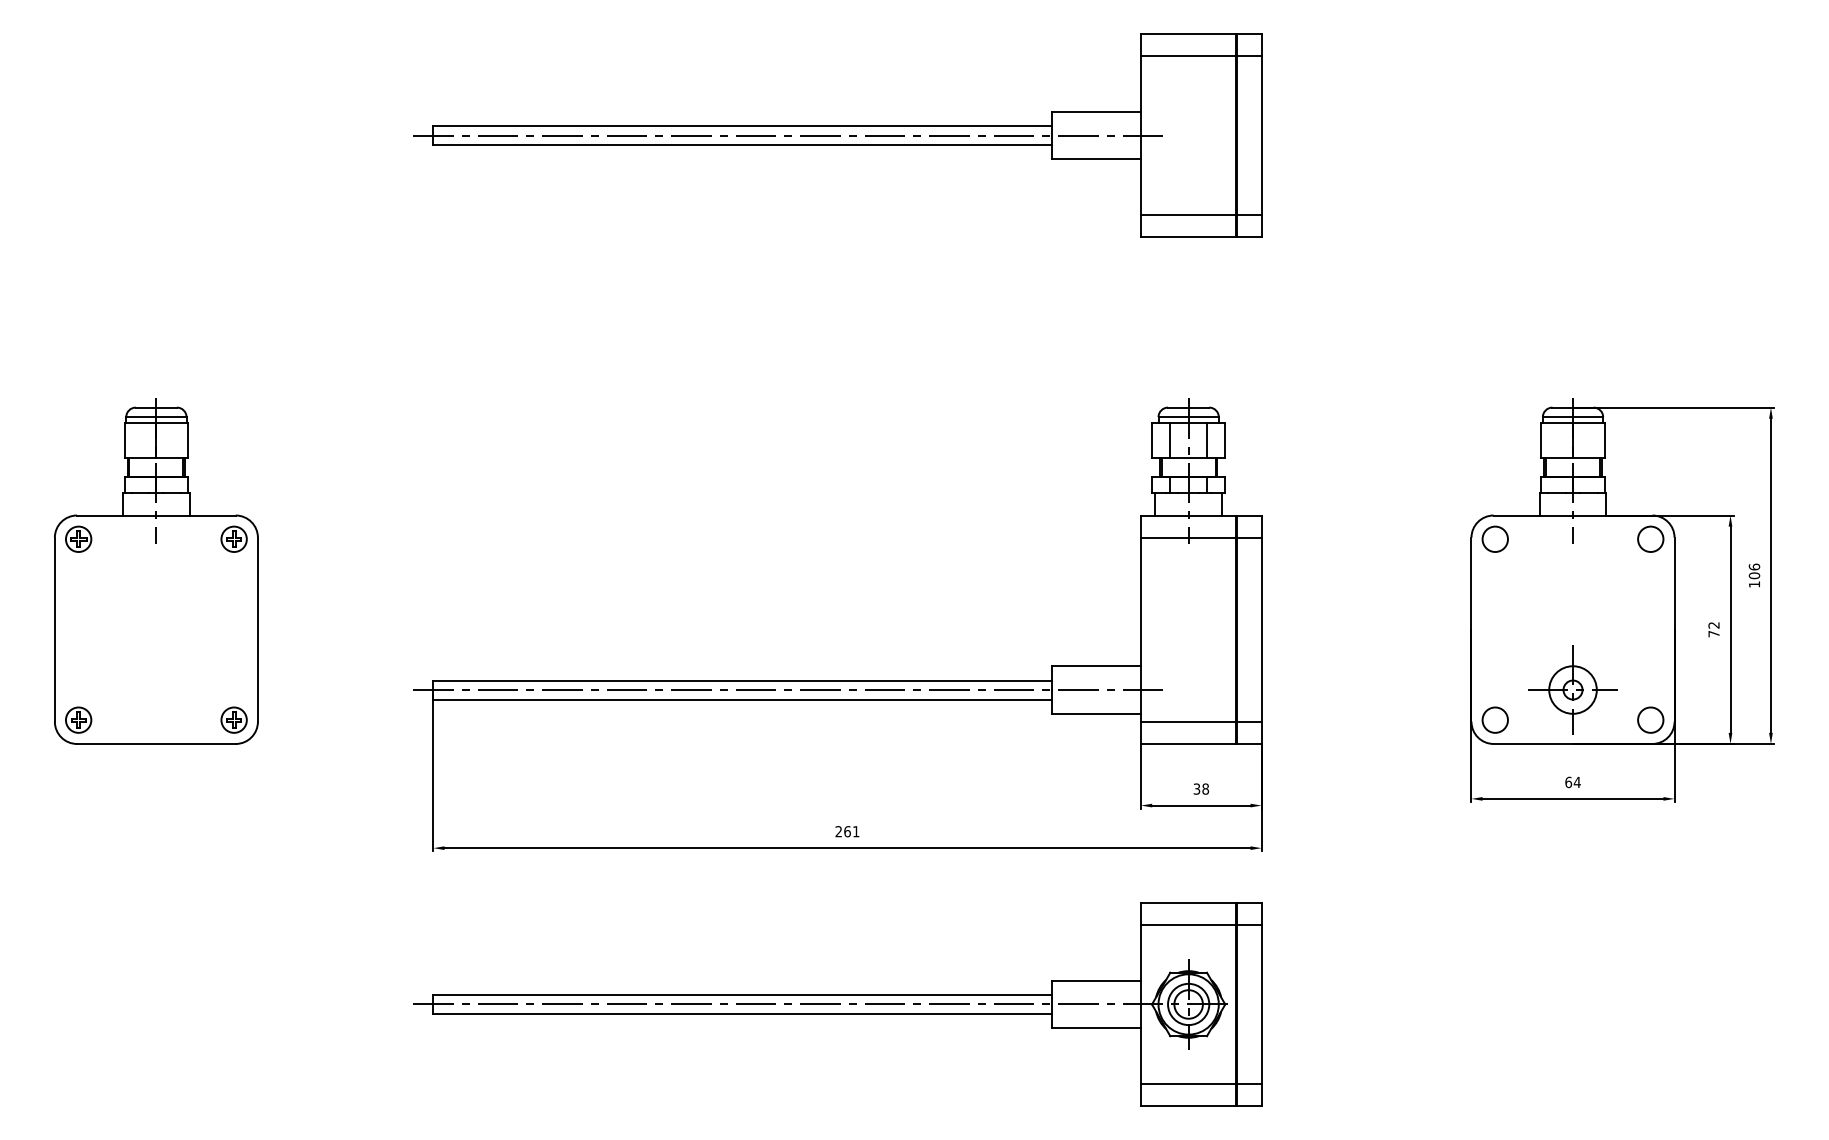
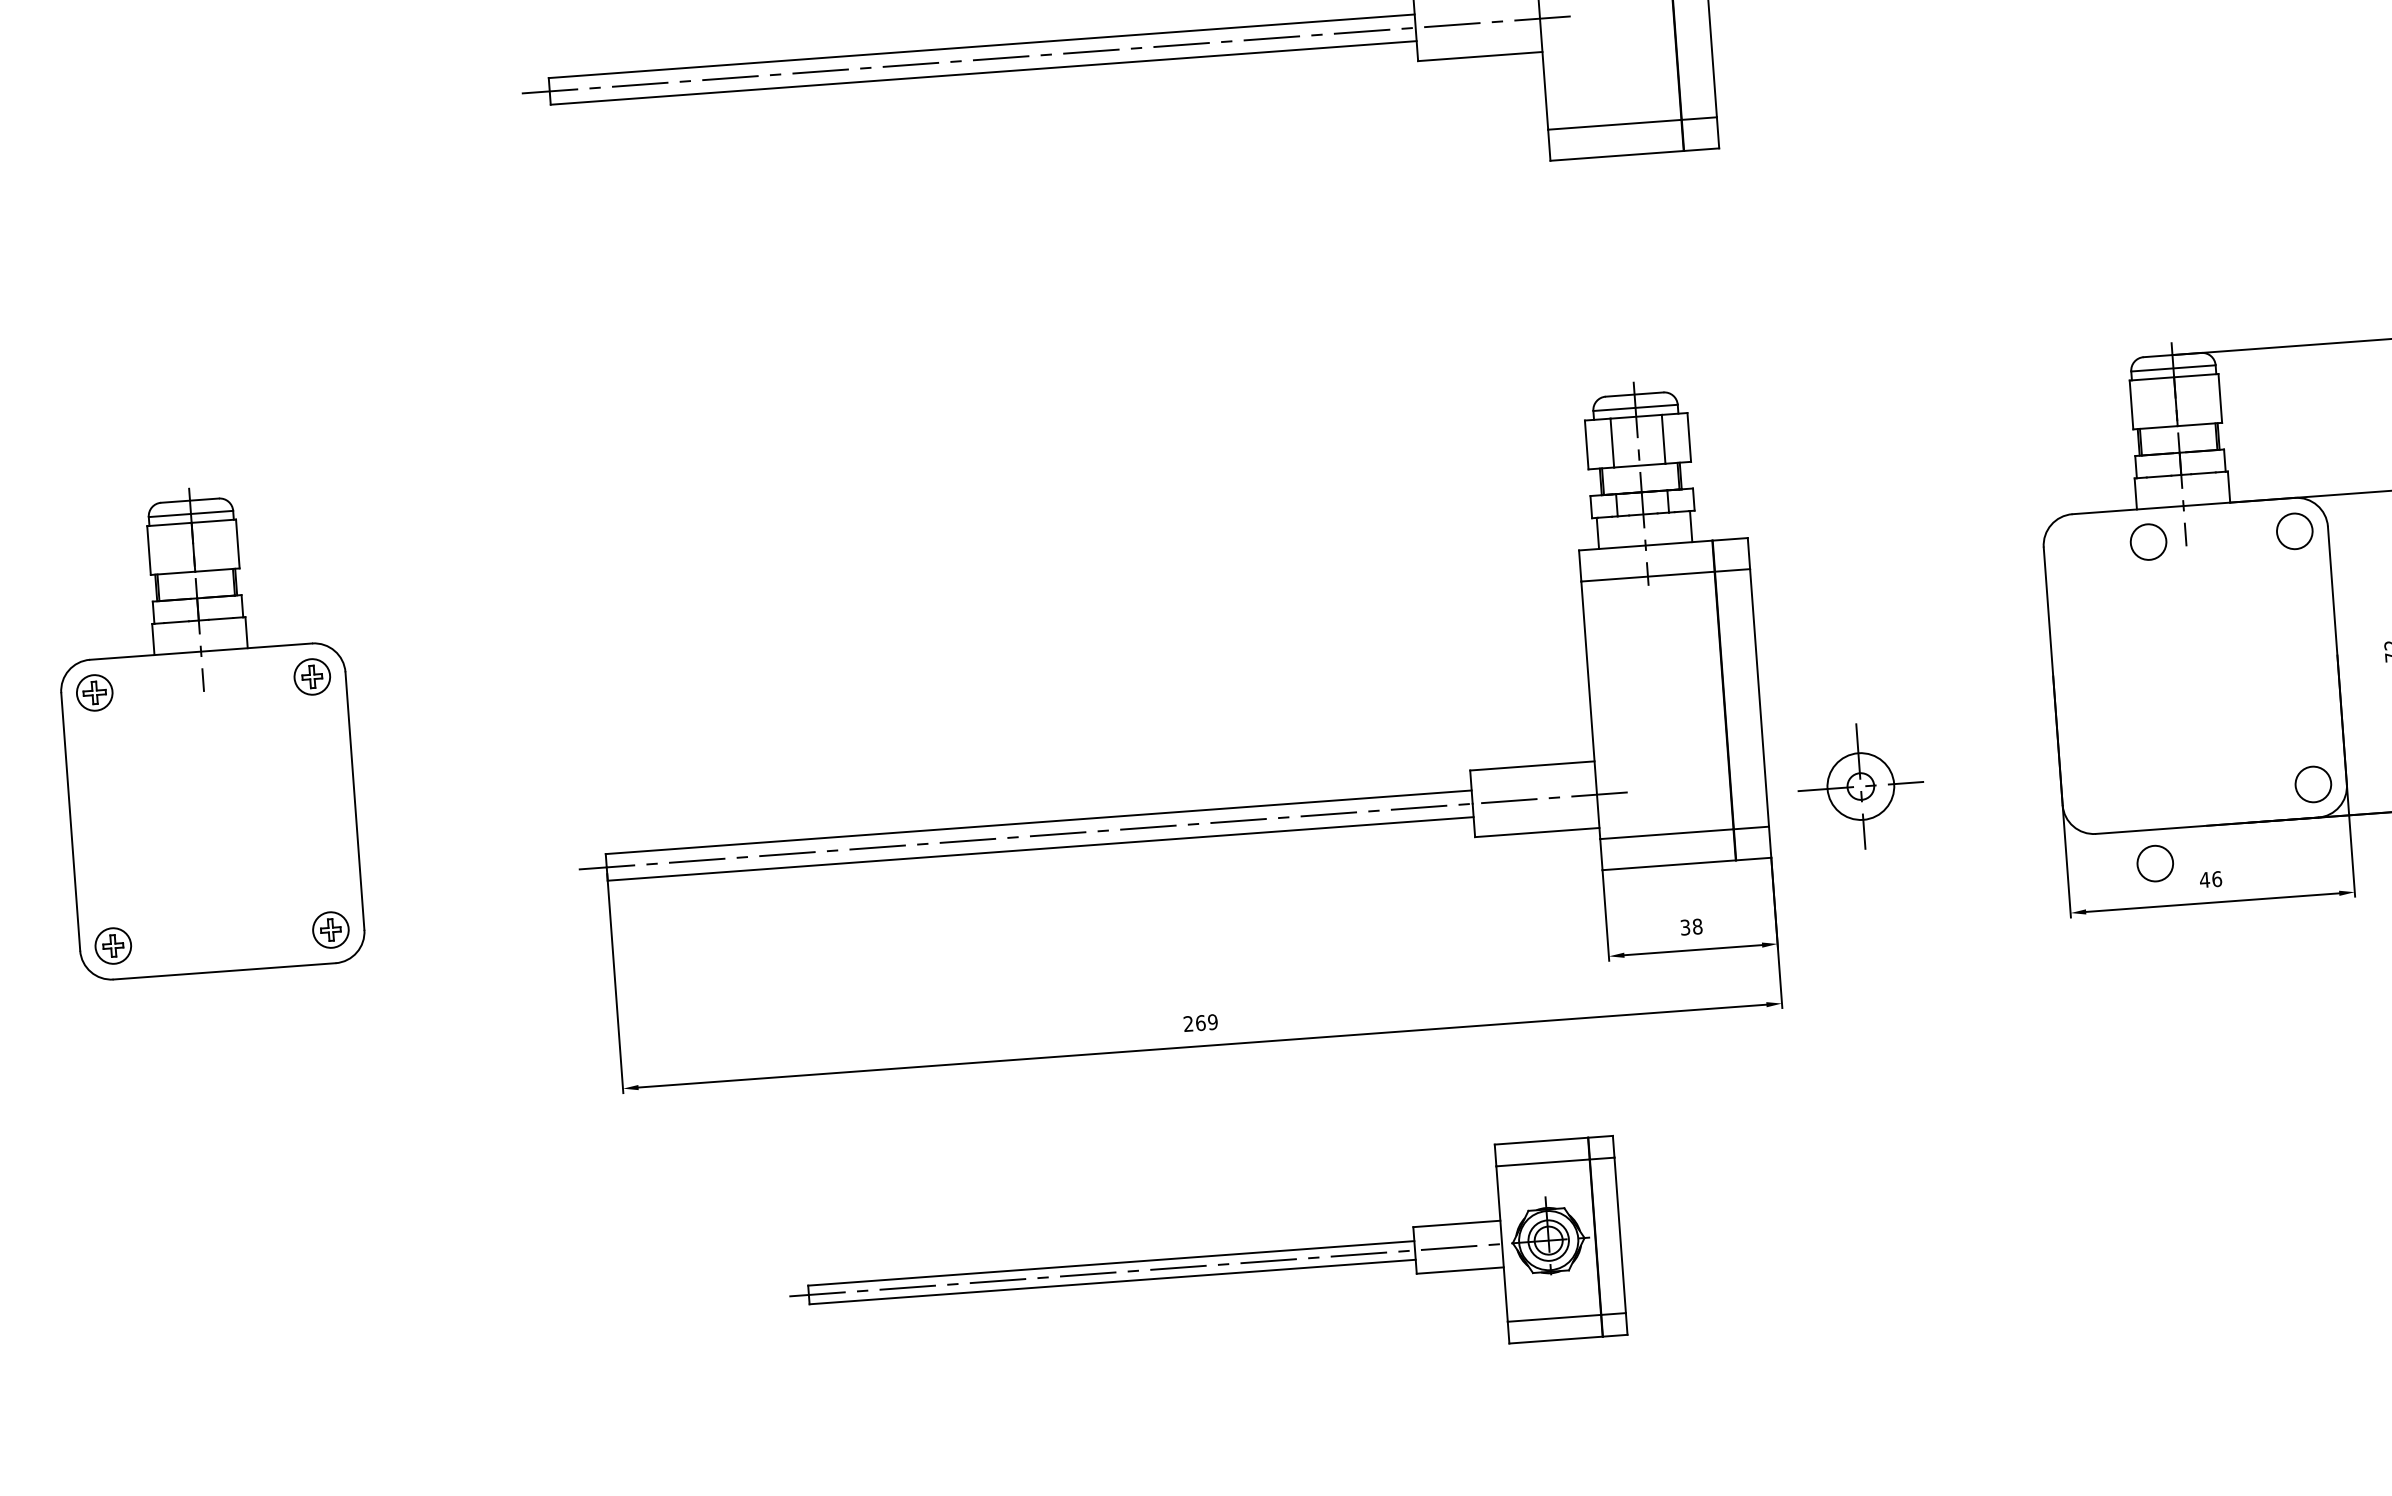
circle: (1494, 538) -> (2147, 541), moved
part: (1572, 689) -> (1860, 785), moved
circle: (1494, 719) -> (2154, 862), moved
text: (1572, 782) -> (2210, 879), 64 -> 46
text: (855, 831) -> (1211, 1021), 261 -> 269
part: (837, 1004) -> (1204, 1265), size x0.7

